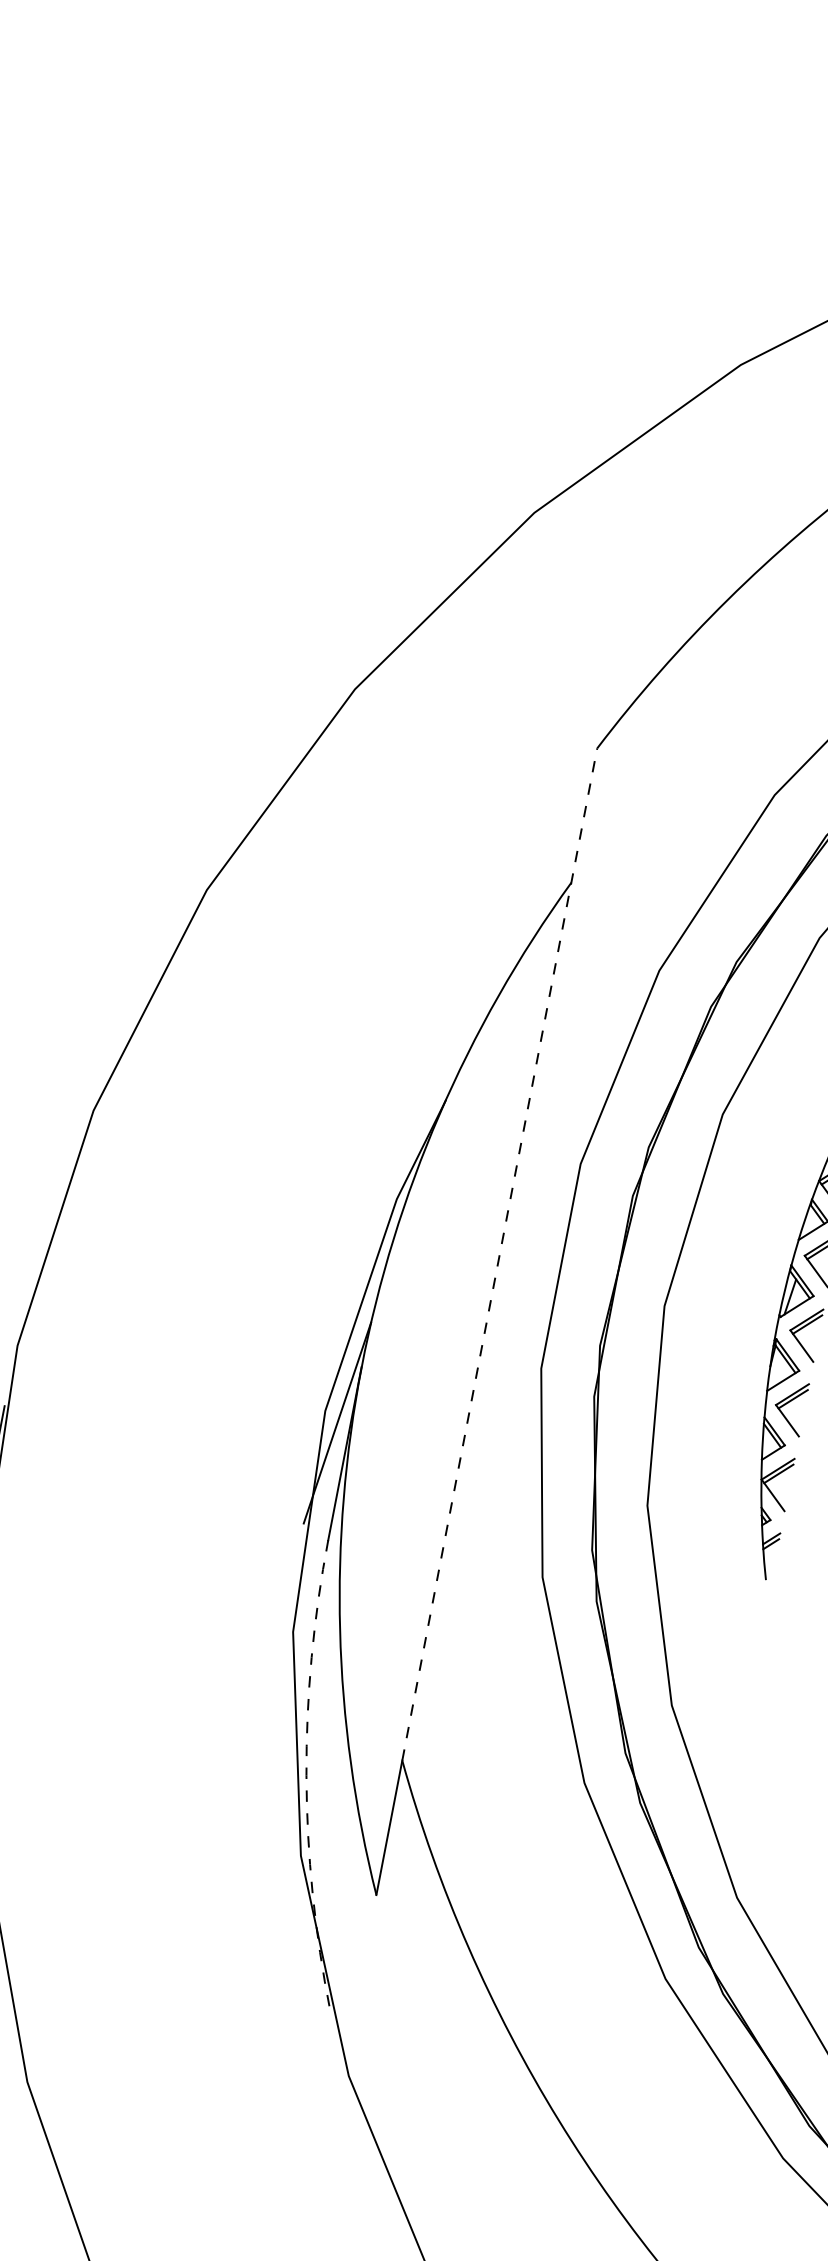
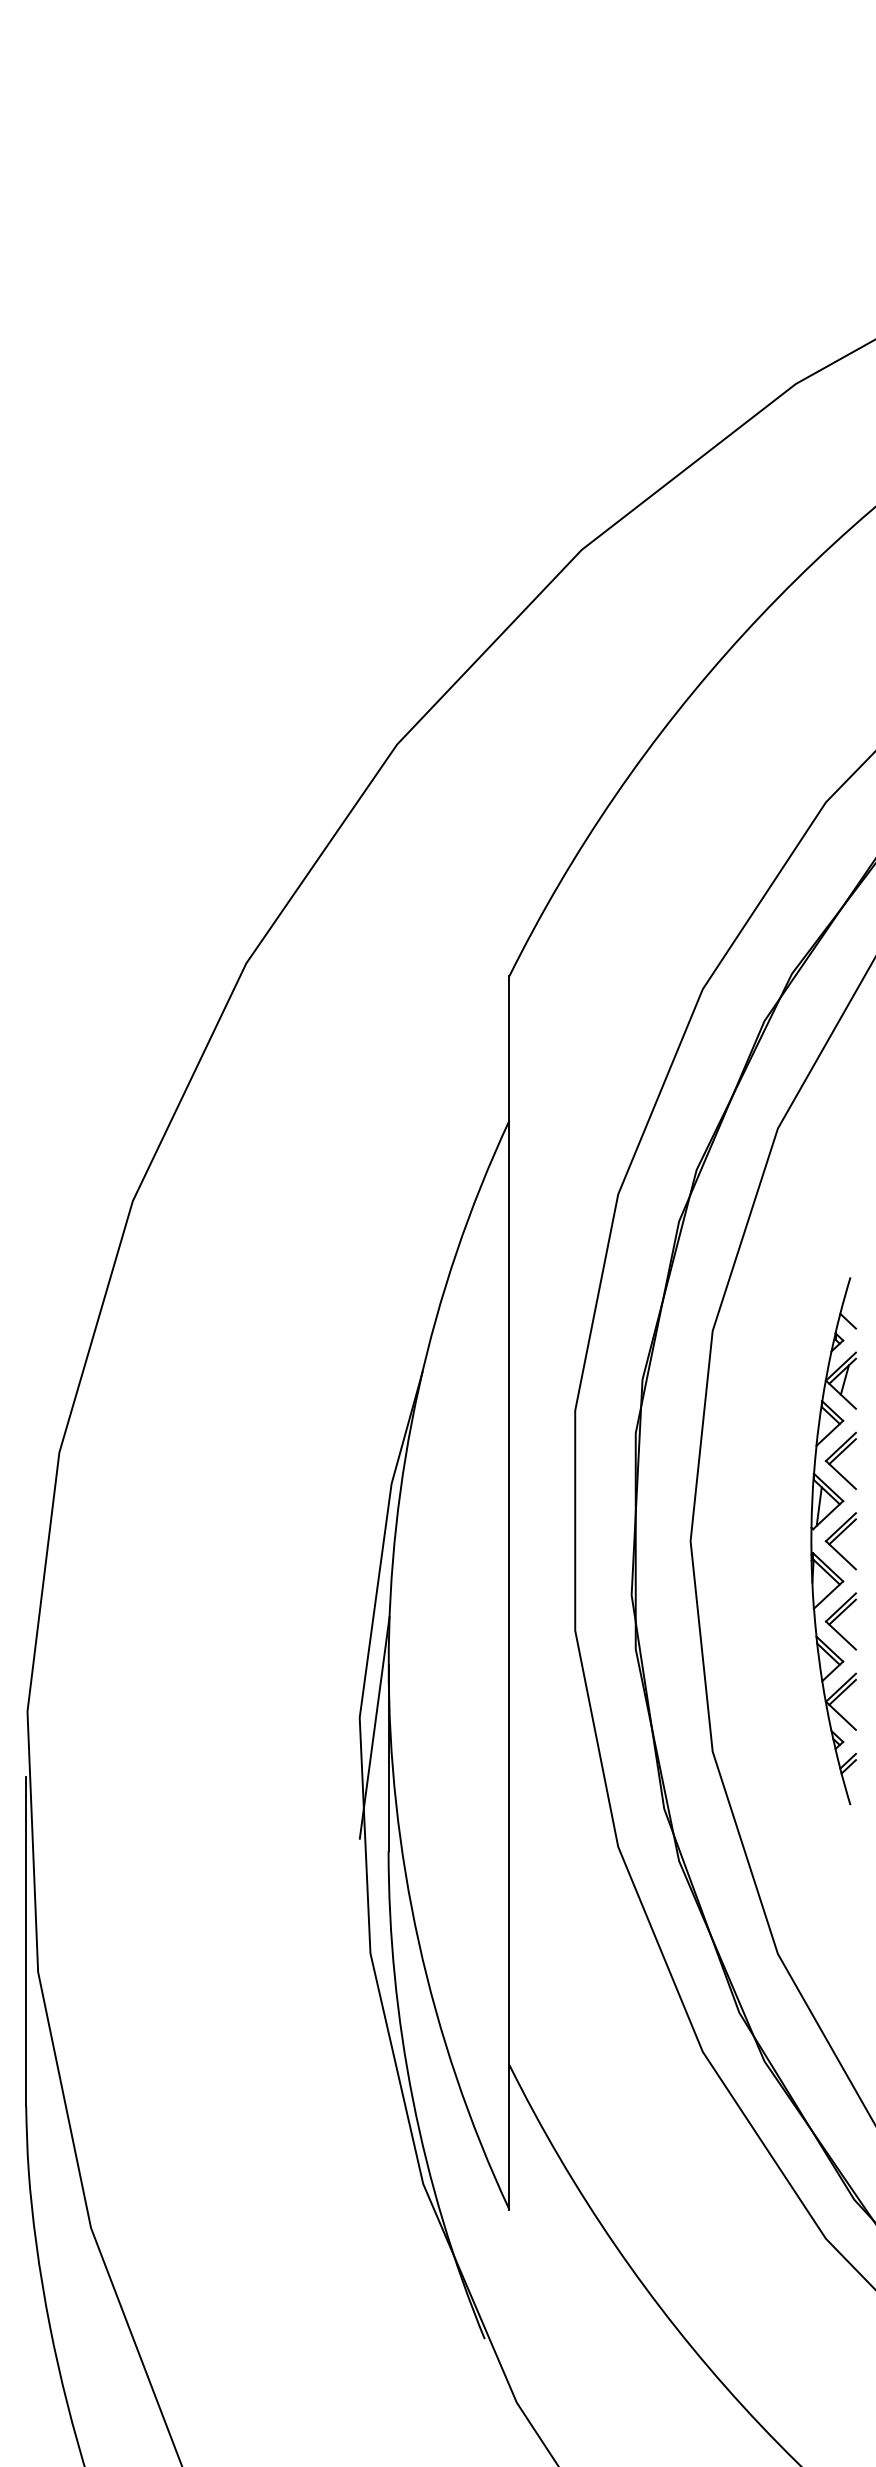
line: (499, 1254) -> (509, 1520), dashed -> solid
arc: (306, 1775) -> (413, 2099), dashed -> solid

